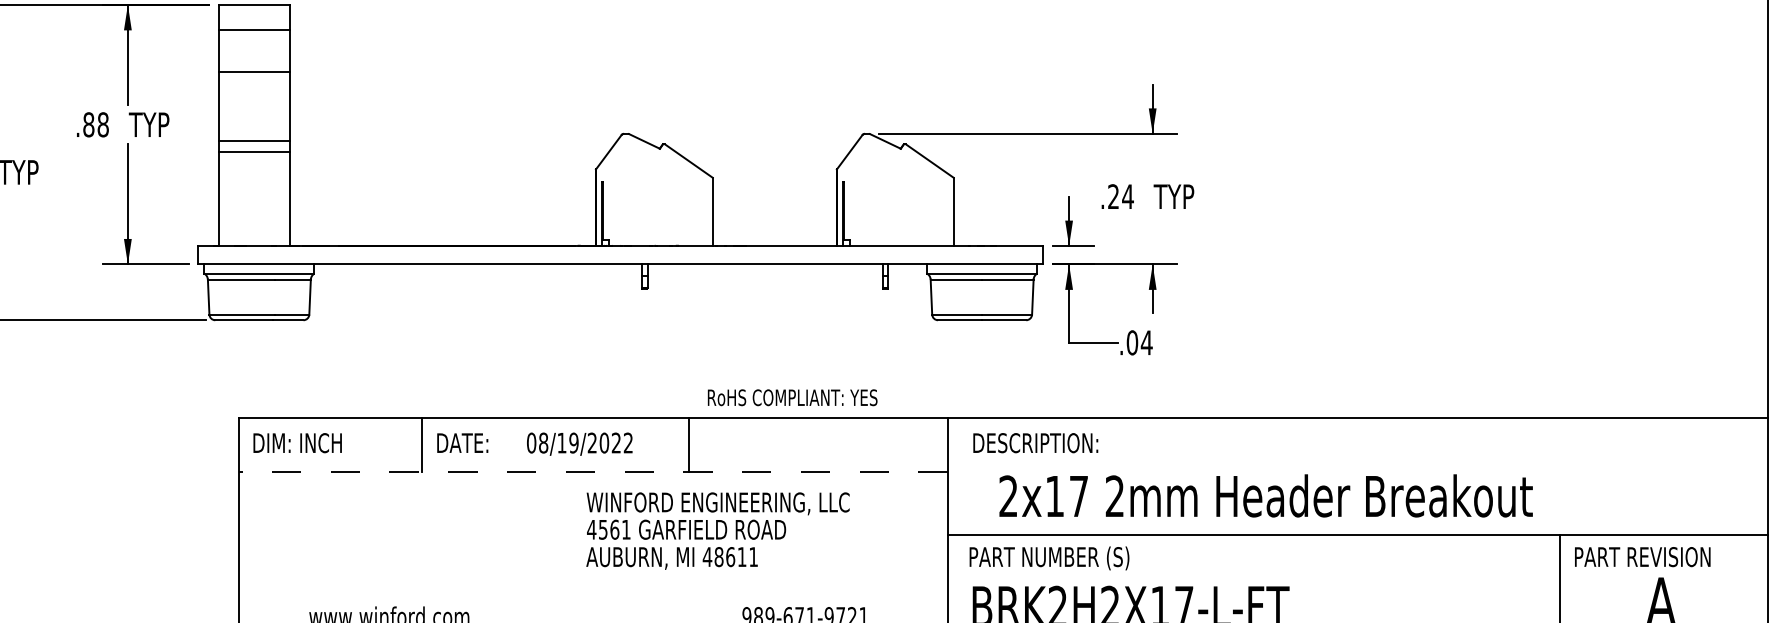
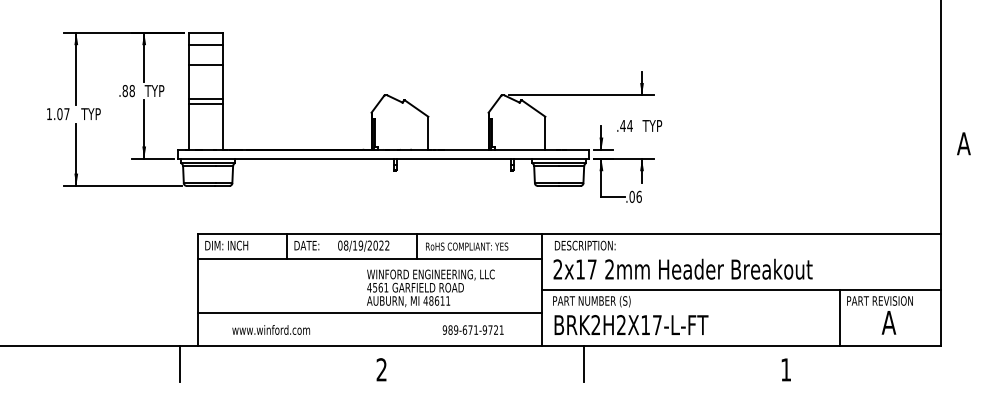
text: (1112, 195) -> (622, 125), .24 -> .44
text: (1147, 341) -> (639, 196), .04 -> .06
text: (793, 397) -> (467, 246), moved
line: (591, 471) -> (369, 259), dashed -> solid
text: (1264, 494) -> (682, 268), moved
line: (593, 582) -> (370, 313), added

